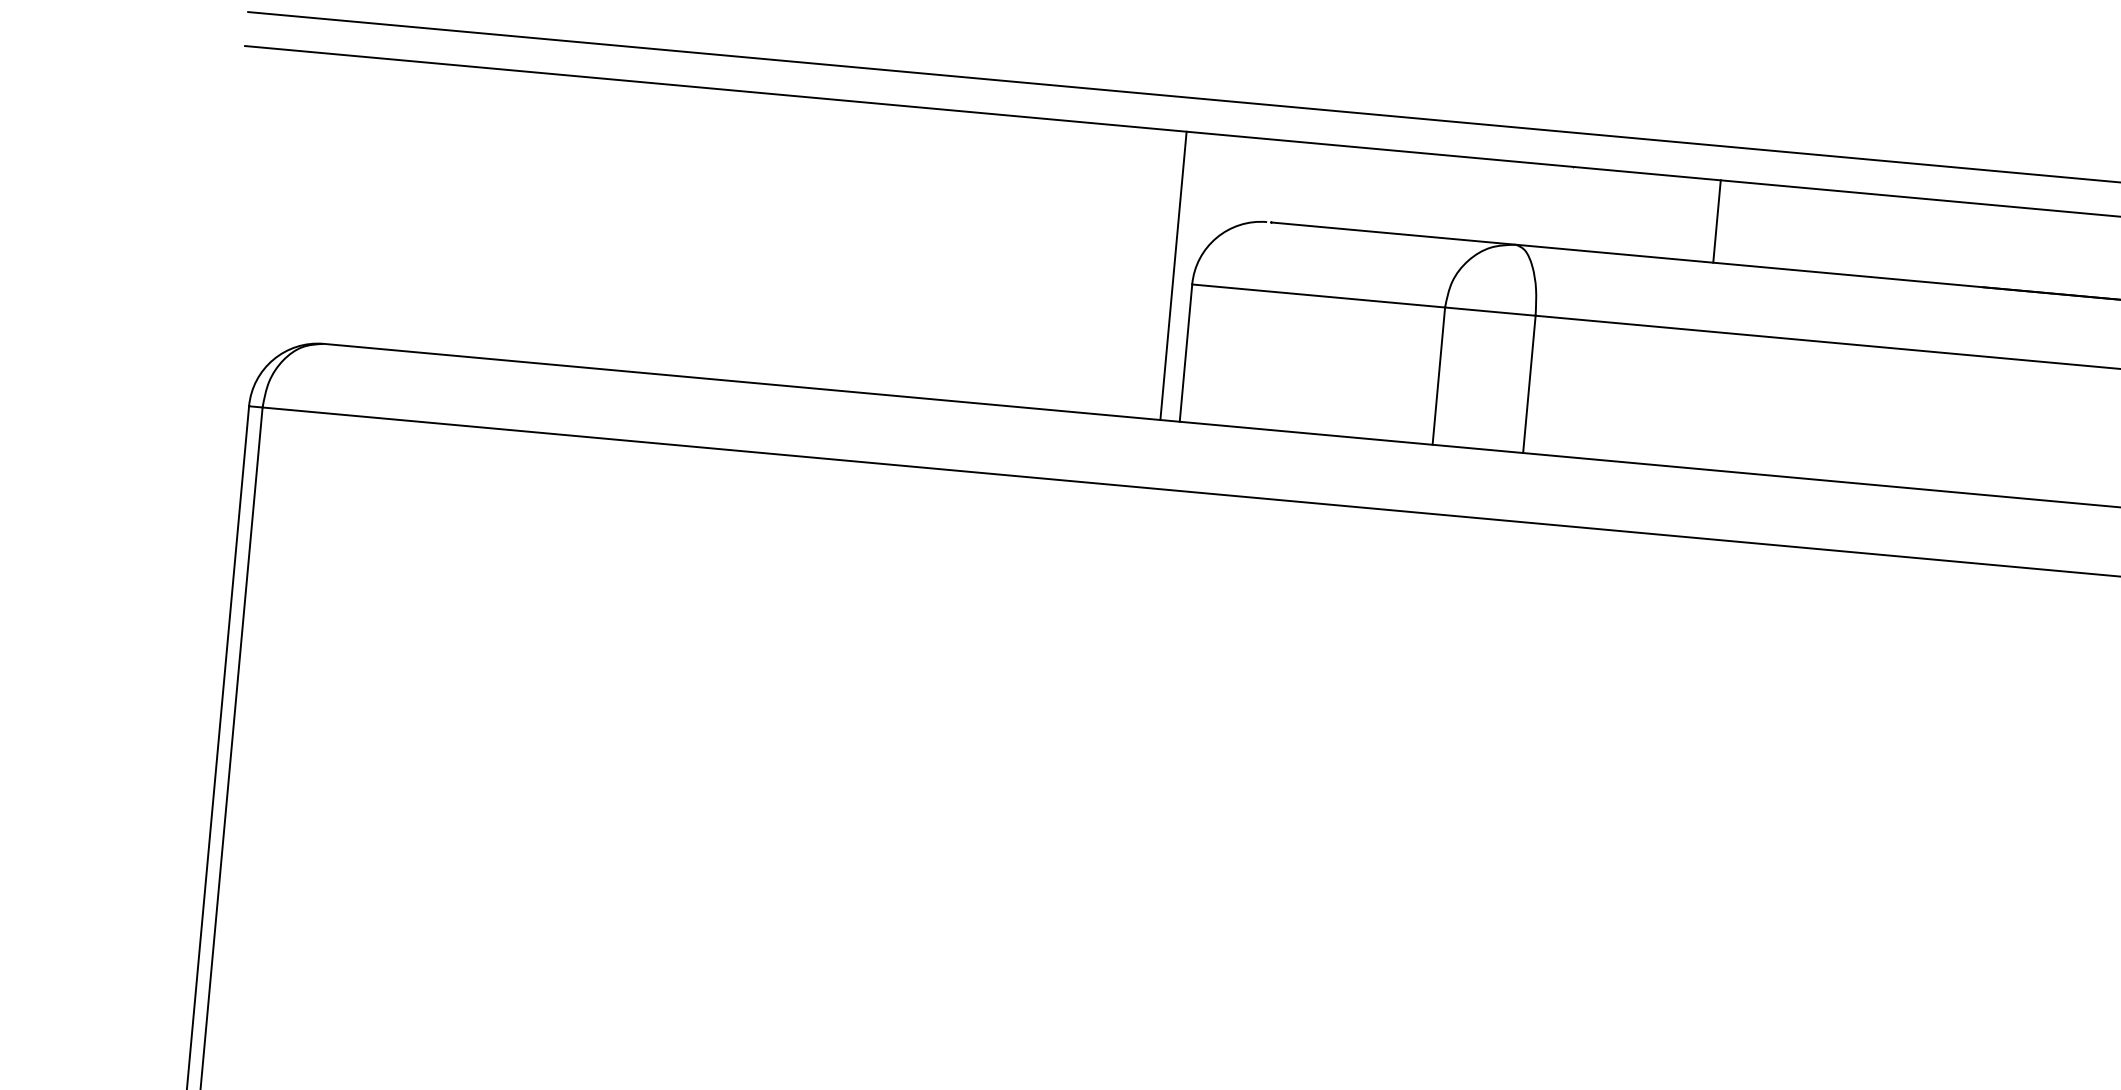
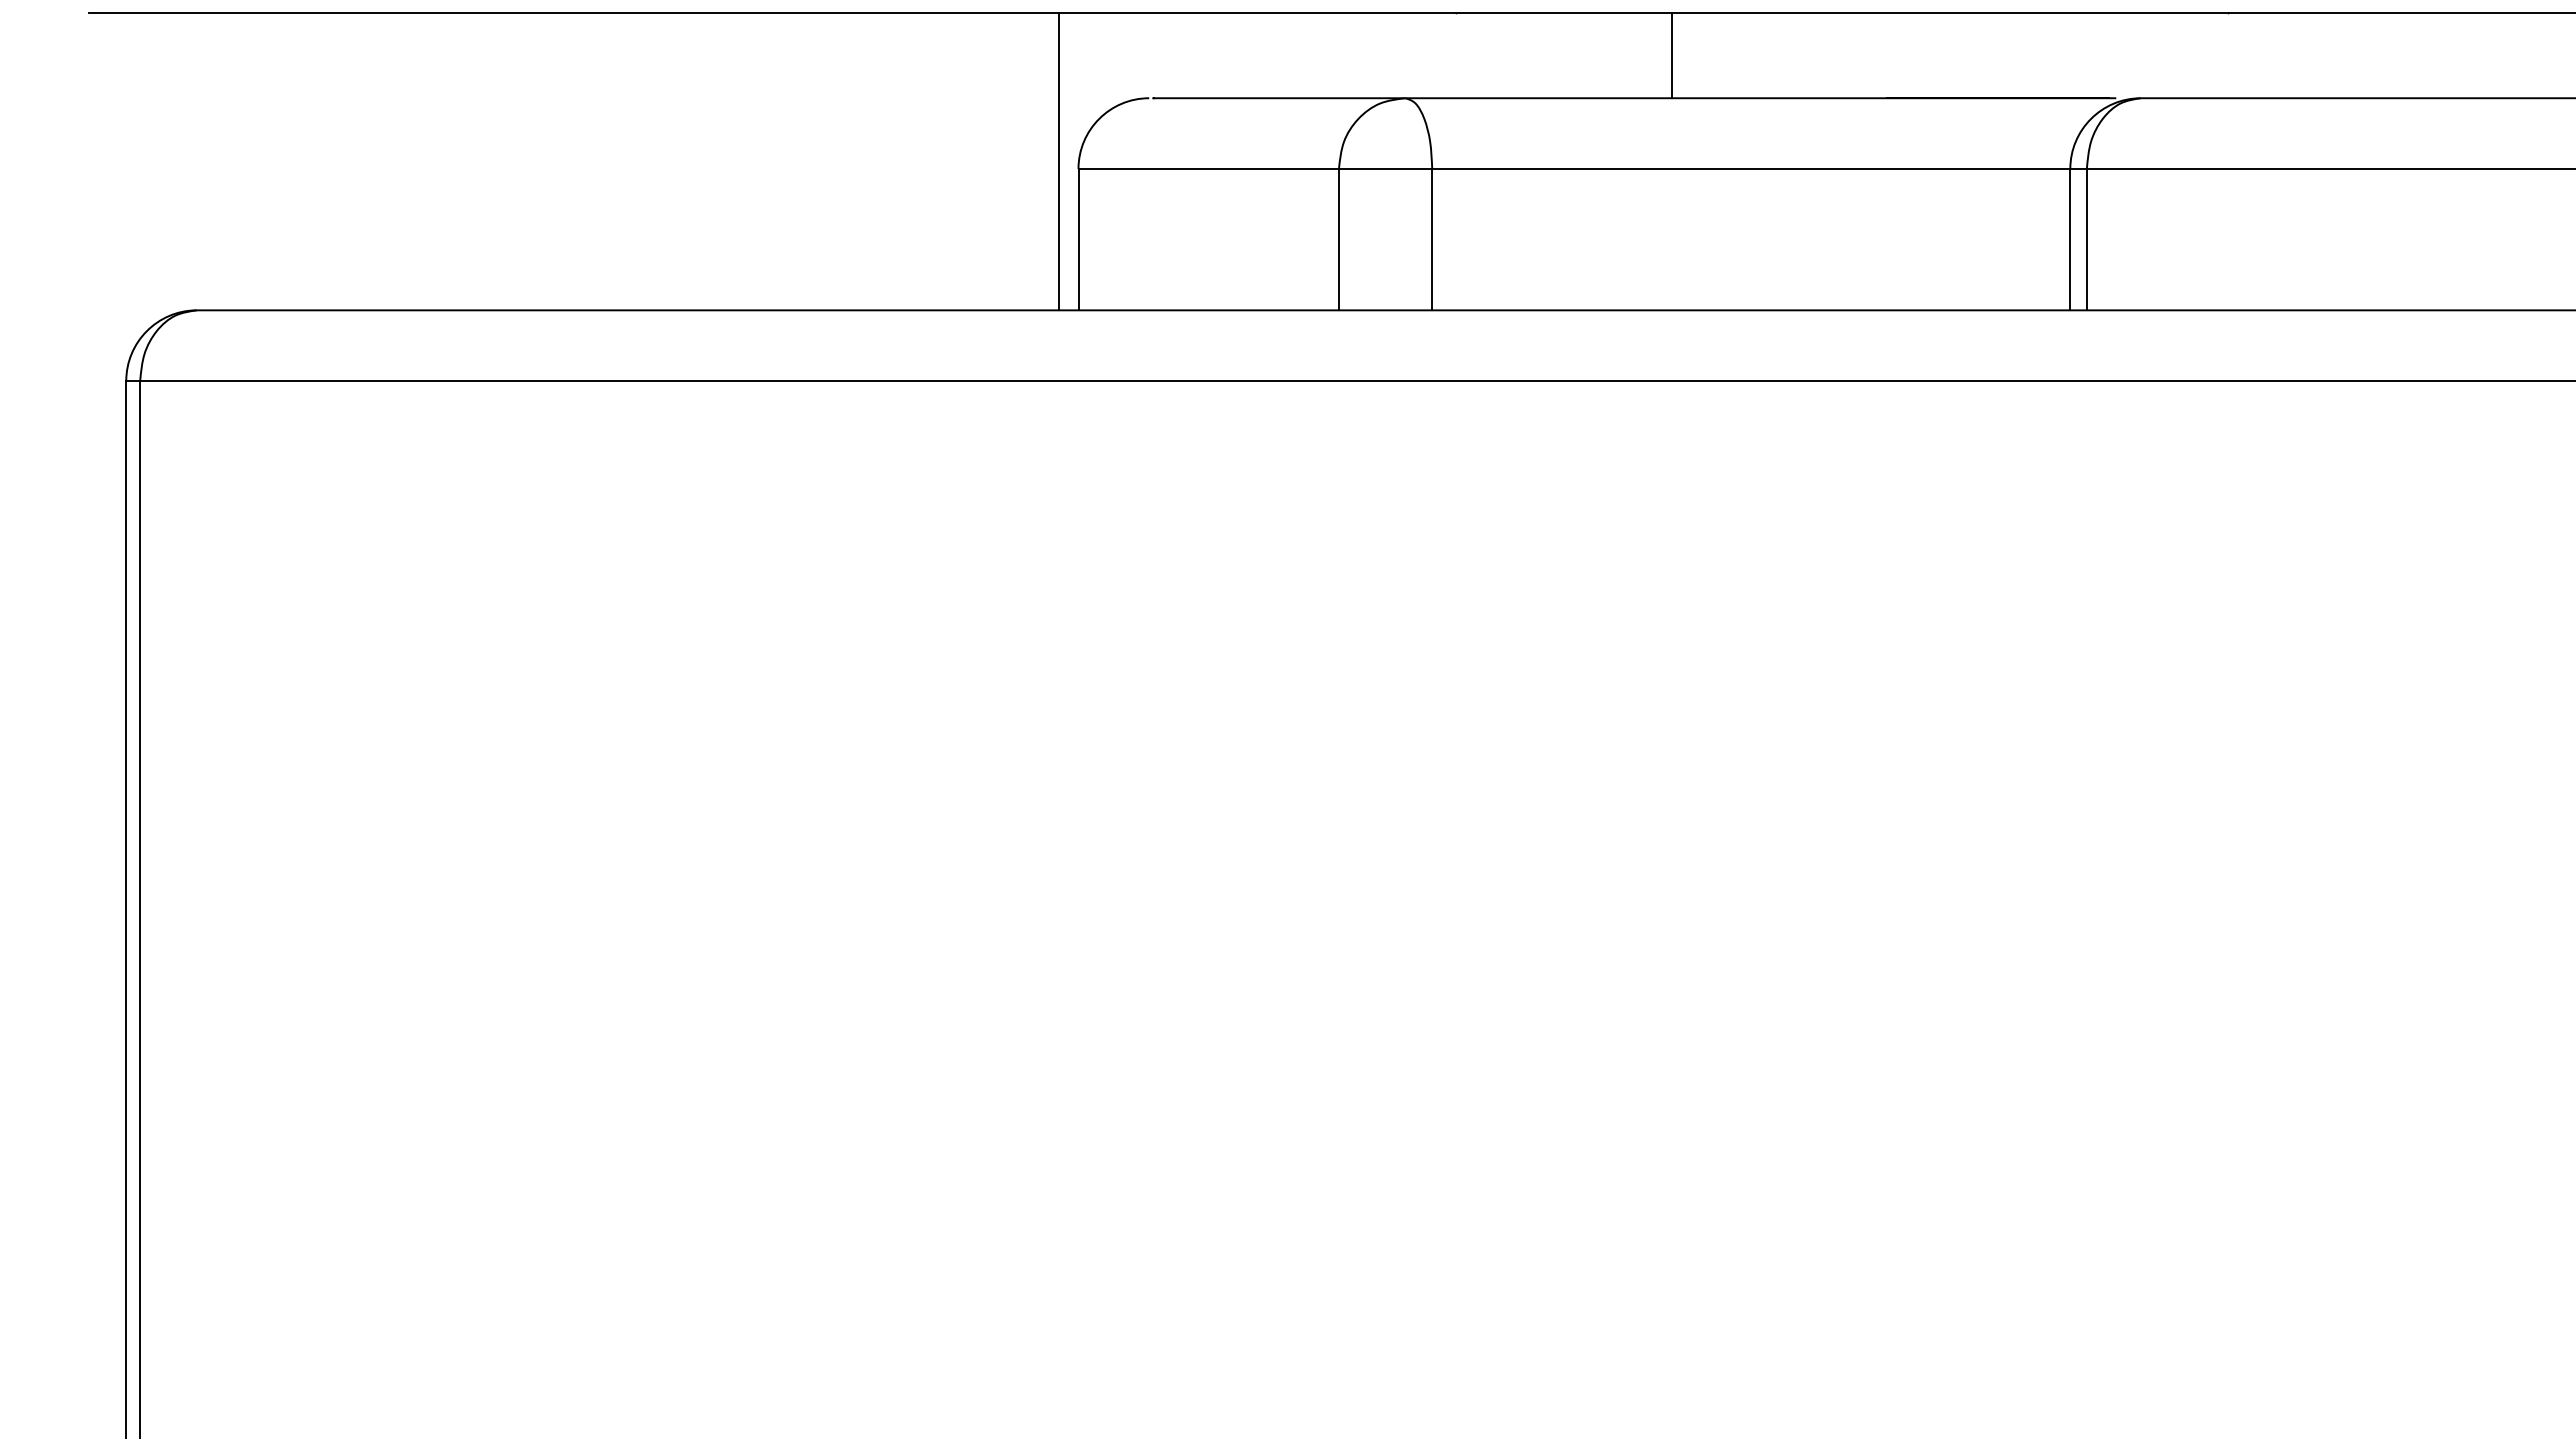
line: (1716, 221) -> (1671, 55), moved

